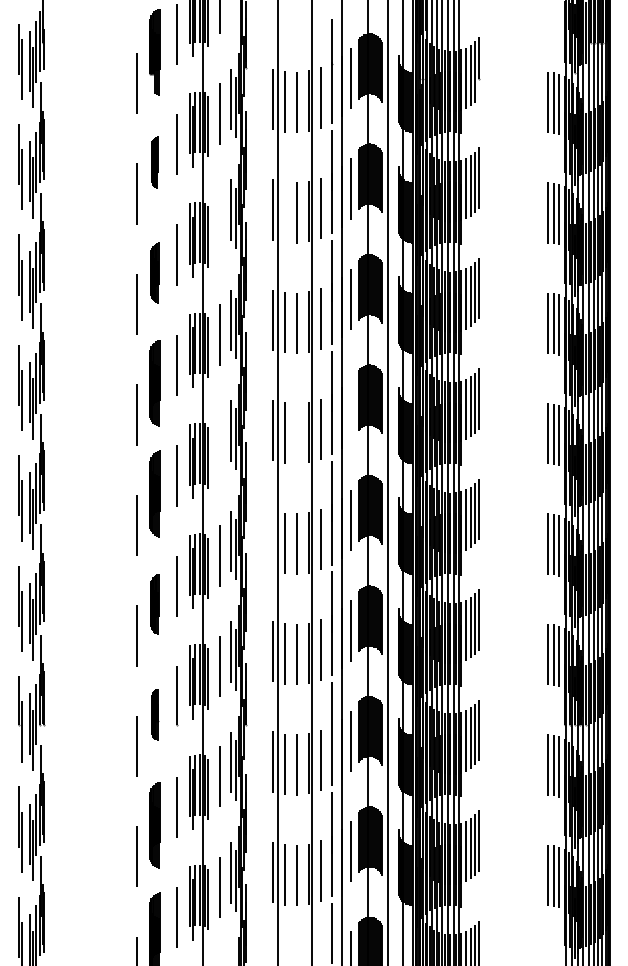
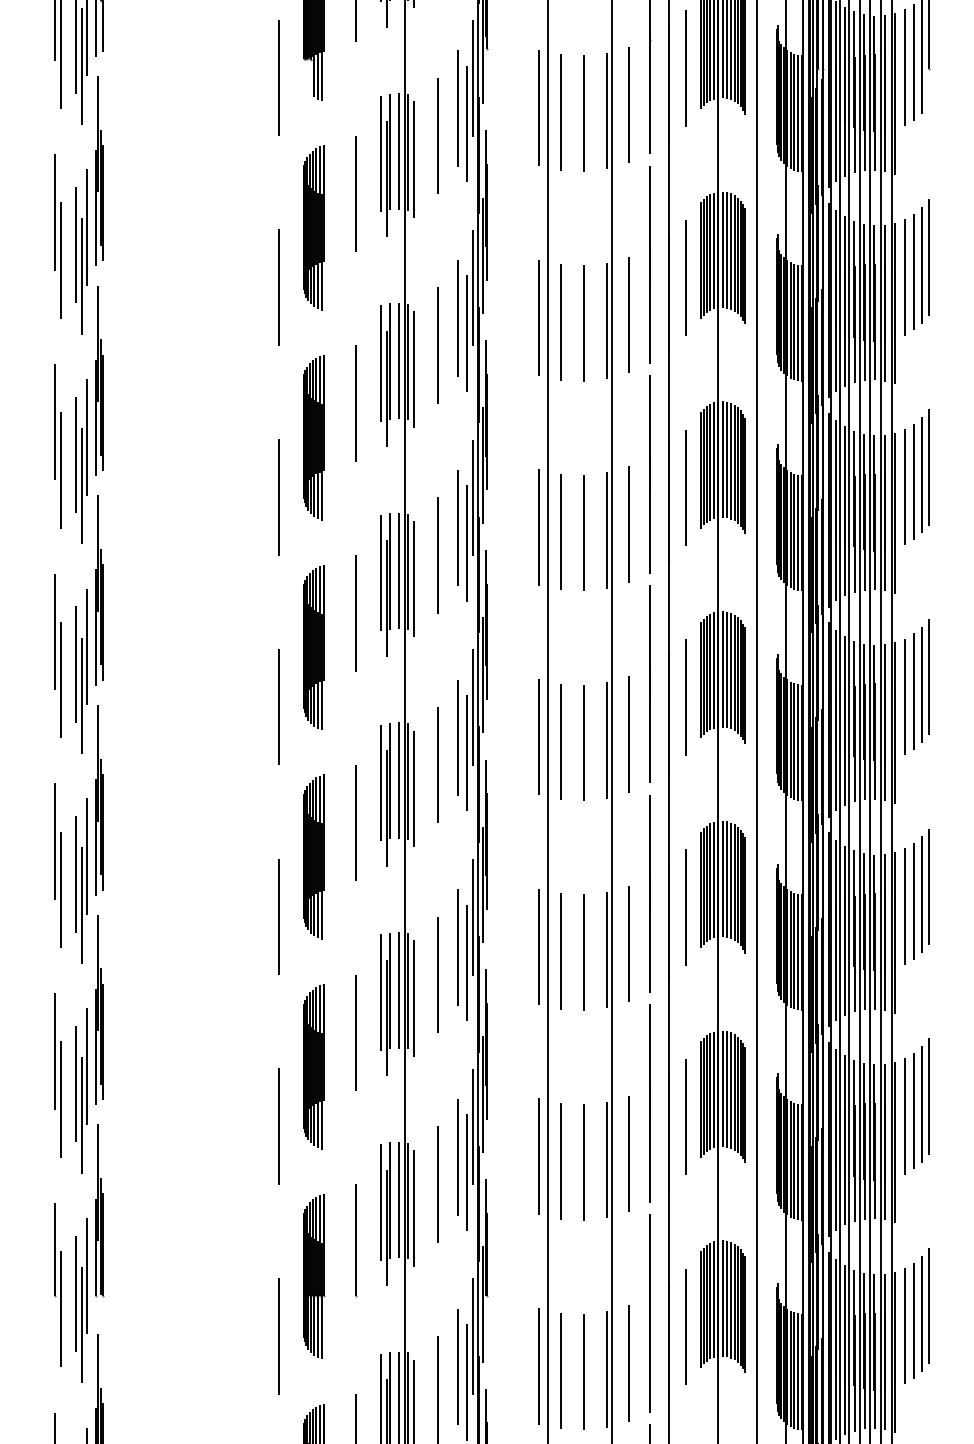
part: (154, 162) -> (313, 227), size x1.67
line: (285, 211) -> (561, 320), added
line: (220, 224) -> (438, 345), added
part: (154, 272) -> (313, 436), size x1.43
line: (351, 409) -> (687, 696), added
line: (296, 433) -> (582, 742), added
line: (220, 445) -> (438, 765), added
line: (273, 540) -> (539, 945), added
part: (154, 604) -> (313, 1067), size x1.43
part: (155, 714) -> (314, 1276), size x1.67

